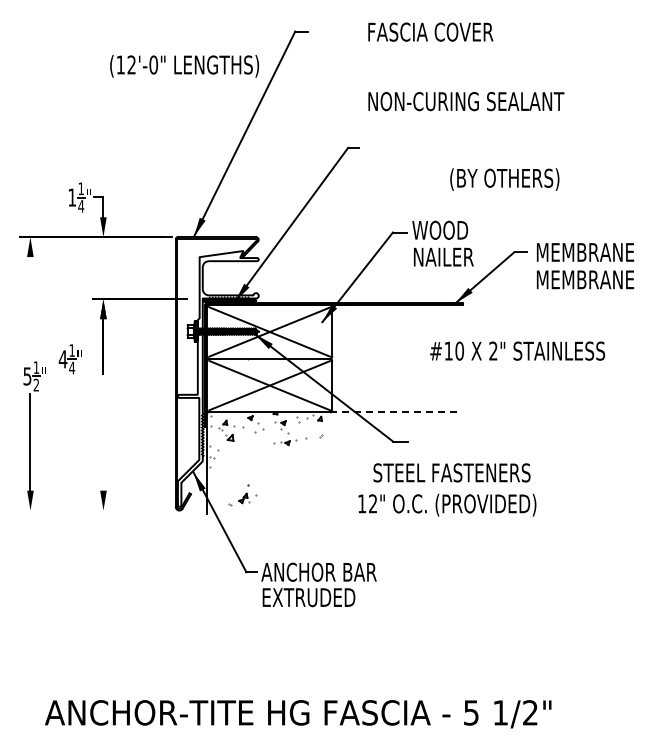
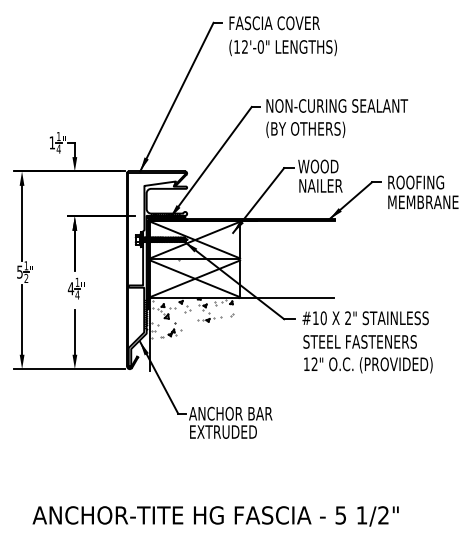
text: (430, 31) -> (274, 22), moved
text: (184, 66) -> (283, 48), moved
text: (466, 101) -> (337, 105), moved
text: (504, 179) -> (305, 129), moved
text: (586, 252) -> (424, 182), MEMBRANE -> ROOFING
line: (30, 309) -> (22, 223), added
text: (517, 350) -> (365, 317), moved
part: (69, 359) -> (75, 288), moved
line: (395, 412) -> (286, 298), dashed -> solid
line: (103, 459) -> (74, 332), added
text: (451, 472) -> (359, 341), moved
part: (242, 495) -> (171, 330), moved
text: (447, 504) -> (368, 364), moved
line: (95, 510) -> (69, 369), added

